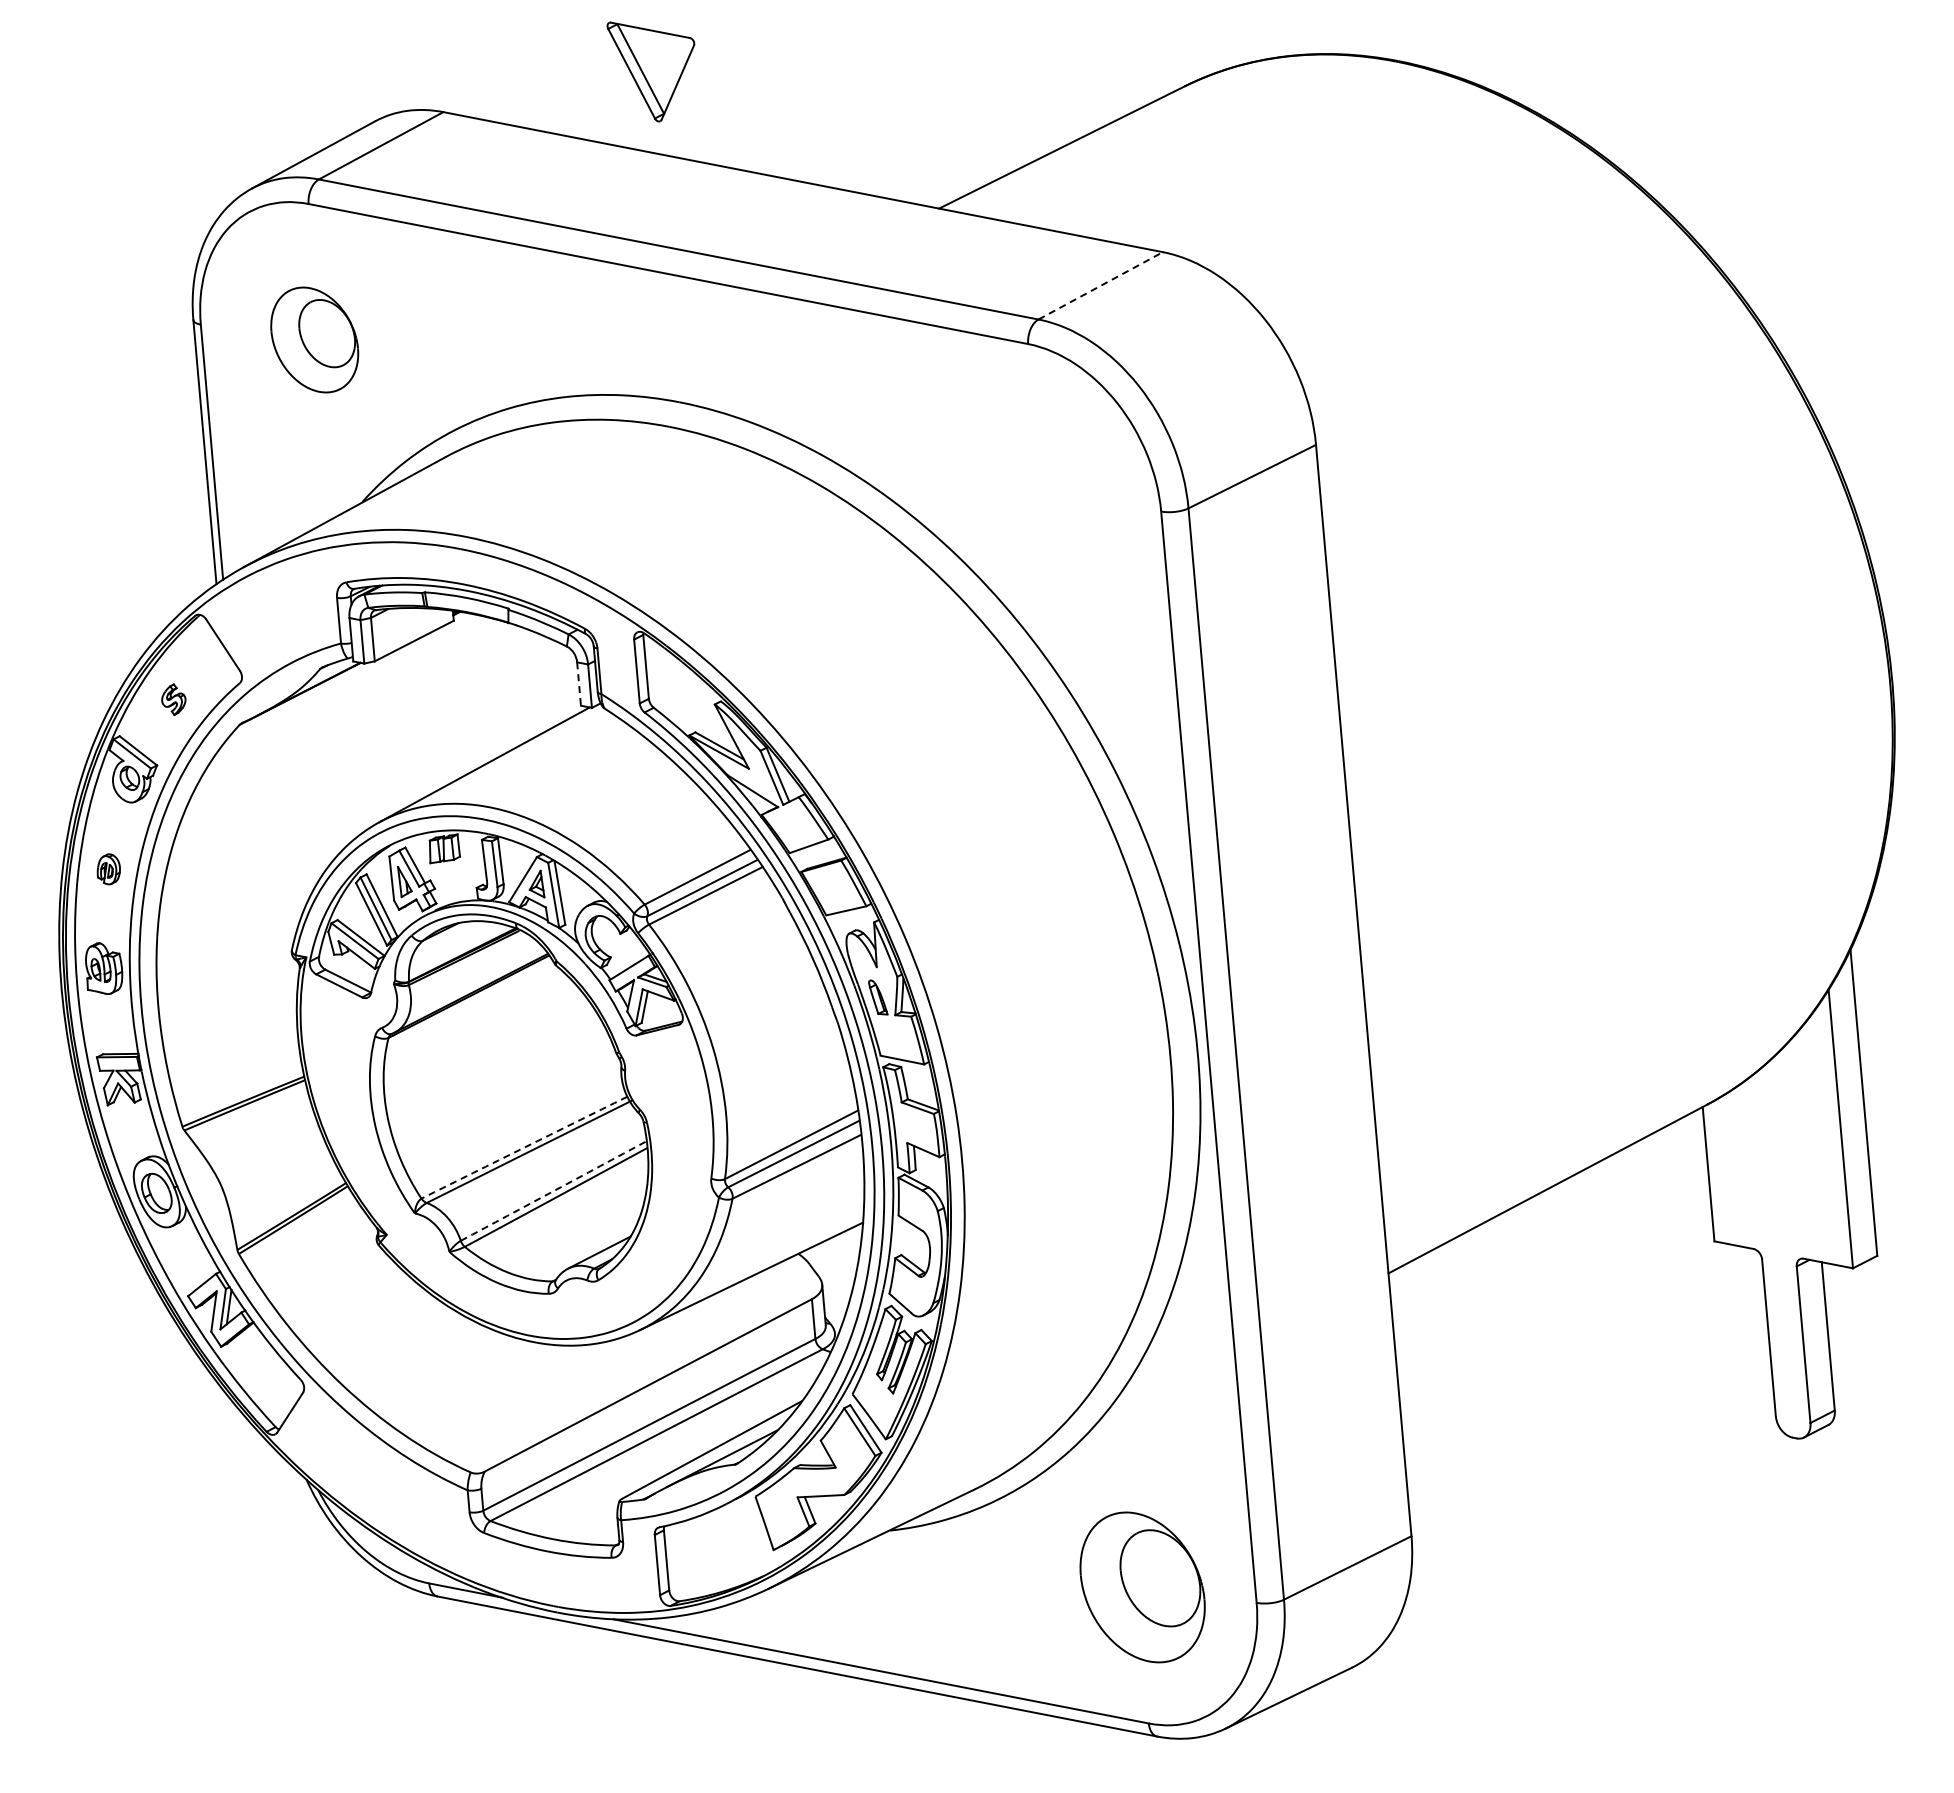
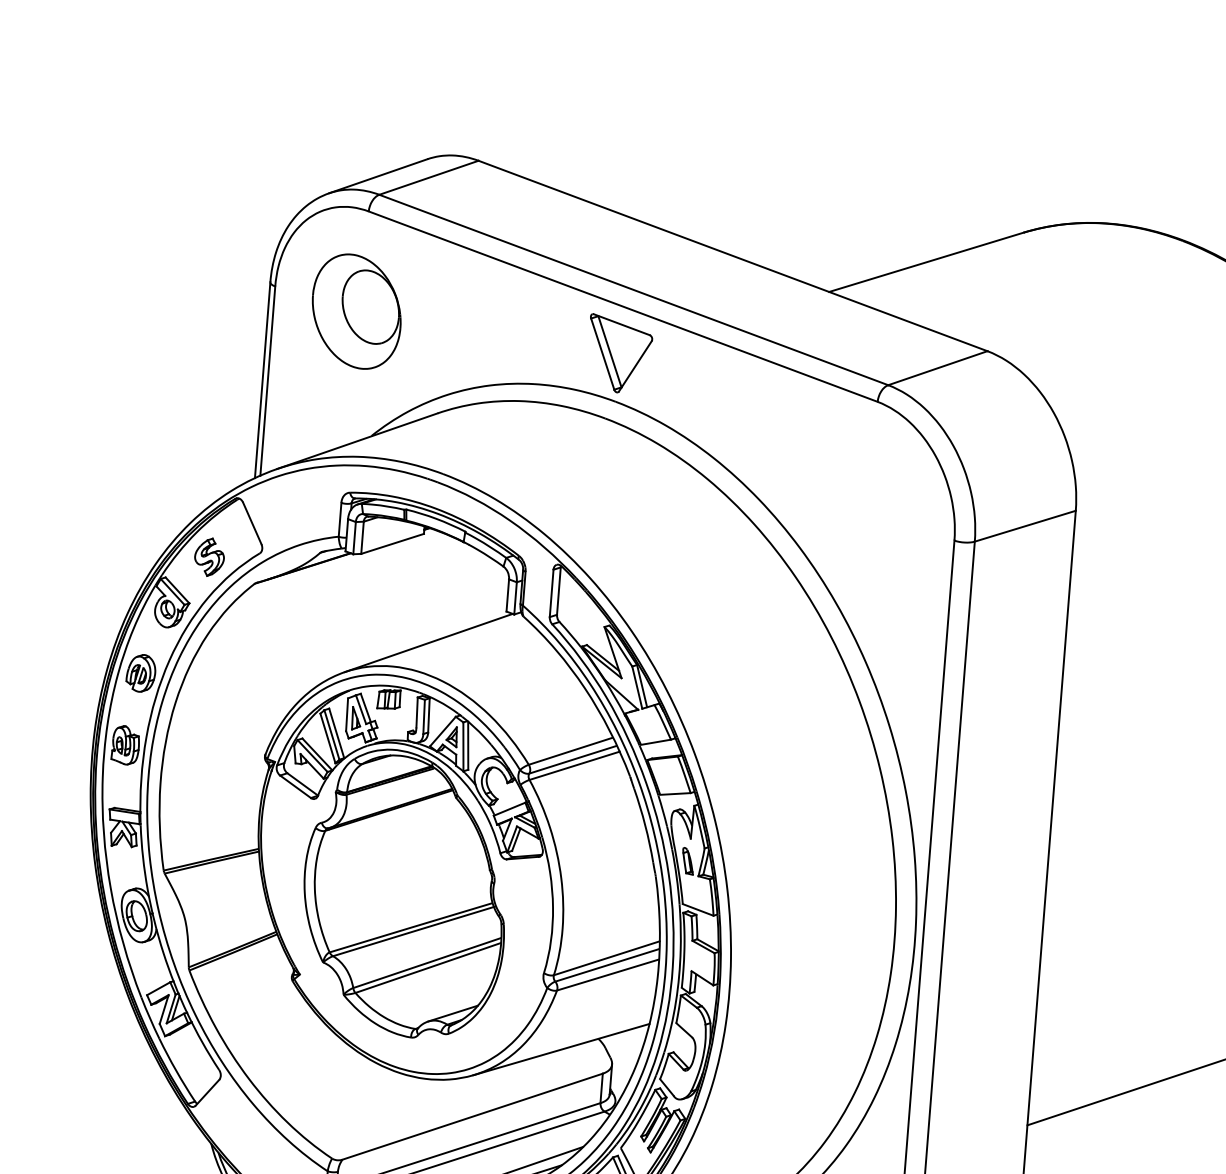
part: (650, 71) -> (616, 354), moved
line: (1100, 285) -> (937, 367), dashed -> solid
part: (314, 339) -> (356, 311), size x1.43
line: (579, 684) -> (508, 595), dashed -> solid
part: (173, 699) -> (209, 557), size x1.67
part: (108, 869) -> (141, 673), size x1.67
arc: (524, 1147) -> (411, 927), dashed -> solid
arc: (553, 1191) -> (427, 963), dashed -> solid

